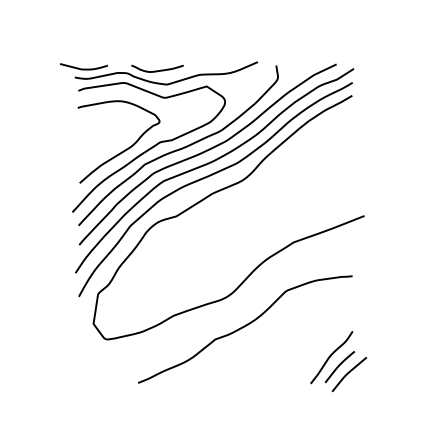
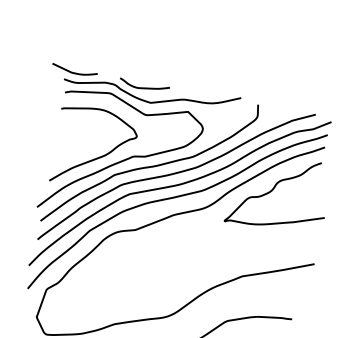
curve: (309, 147) -> (274, 188), added

